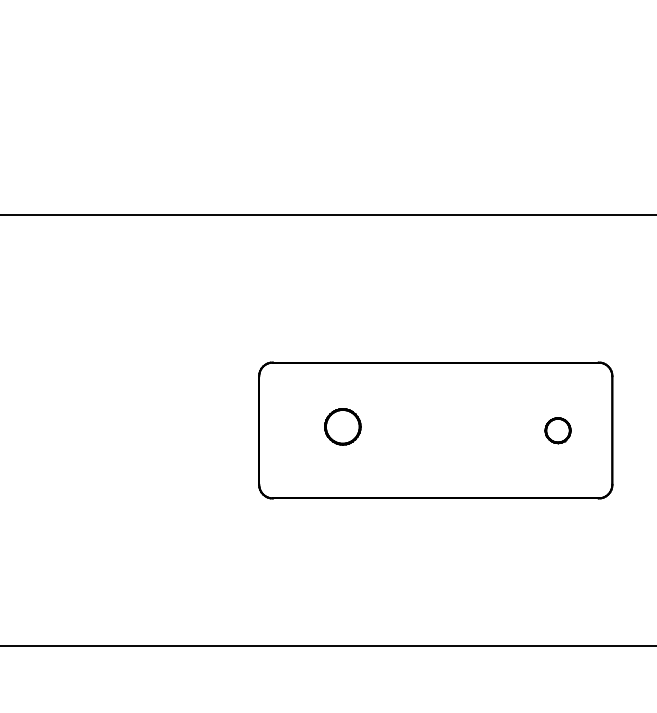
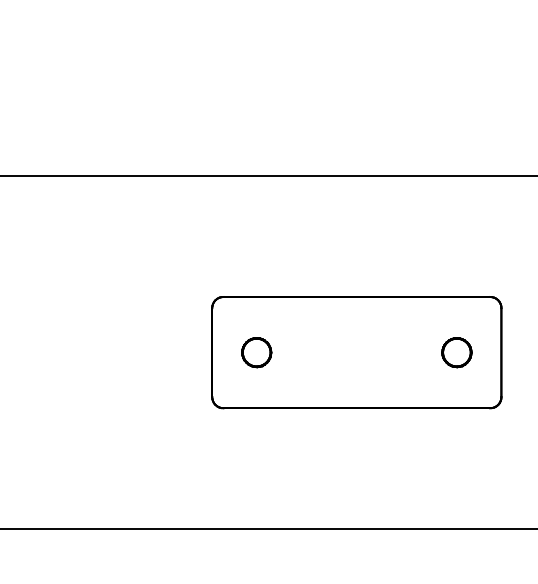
part: (342, 426) -> (256, 352), moved
part: (557, 430) -> (456, 352), size x1.43

